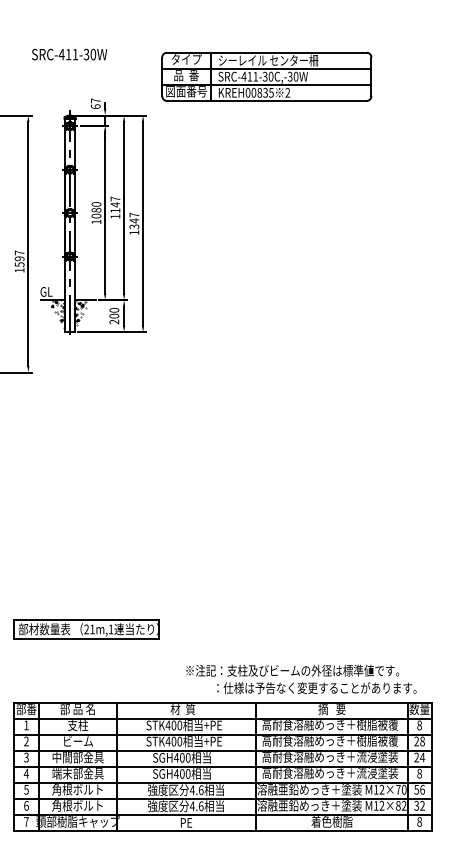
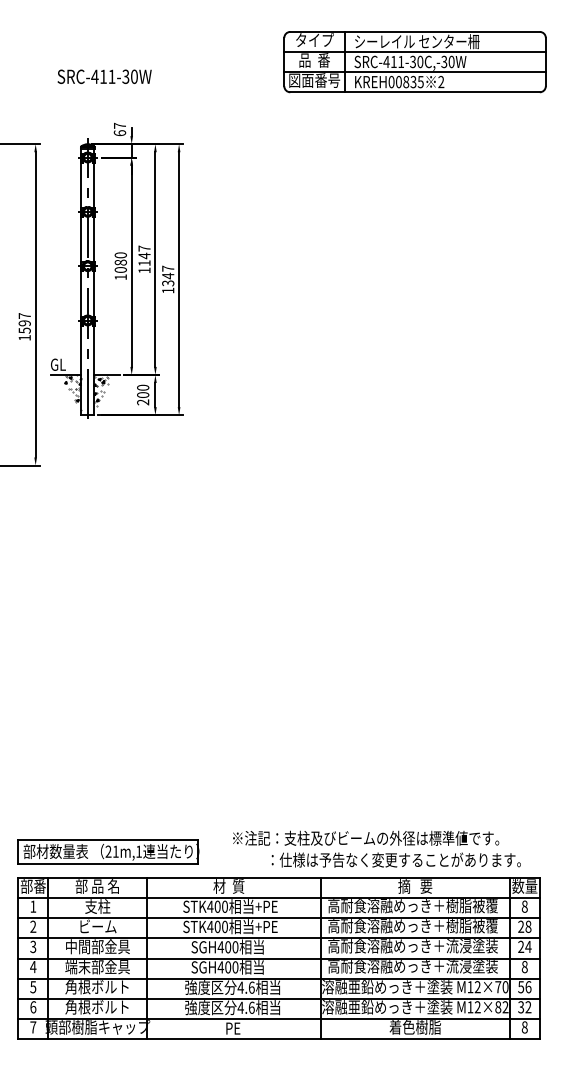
text: (69, 54) -> (104, 76), moved
part: (266, 76) -> (414, 61), moved
part: (86, 629) -> (108, 851), moved

